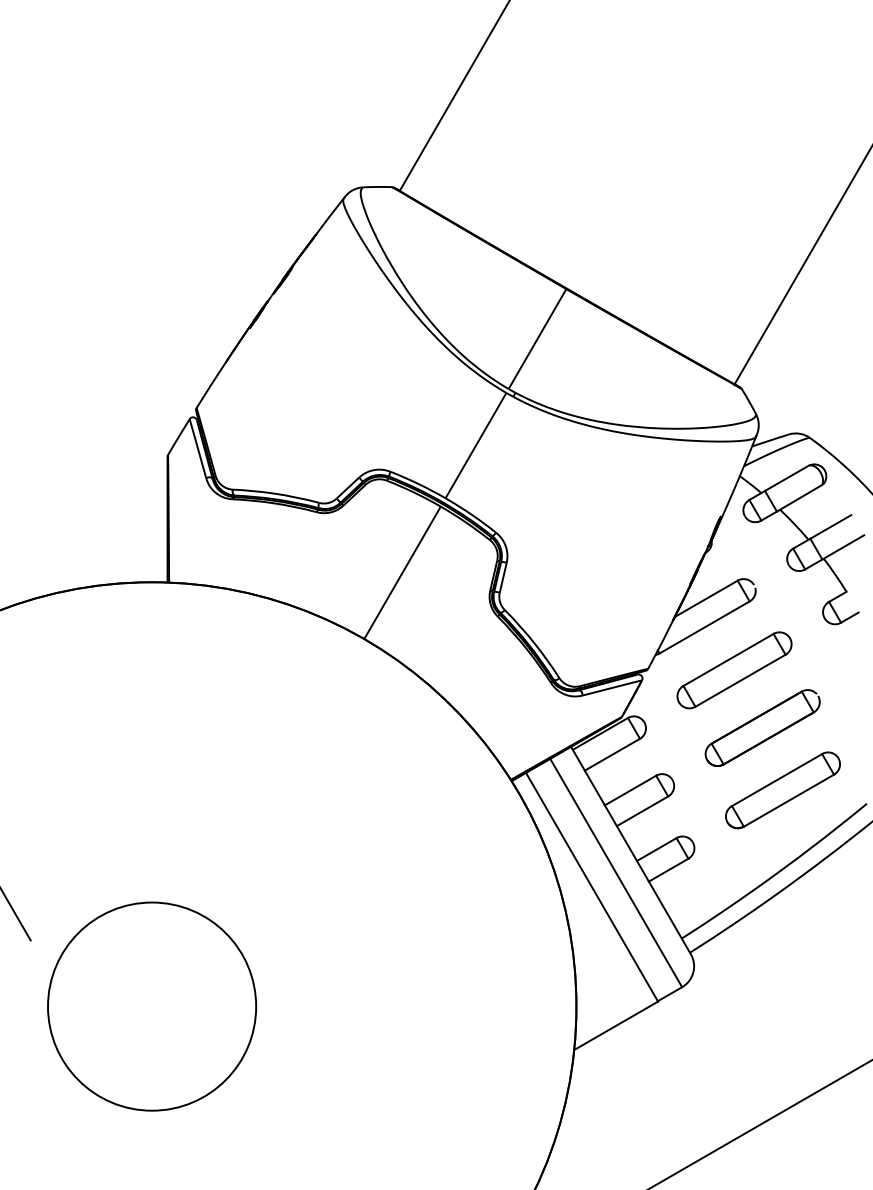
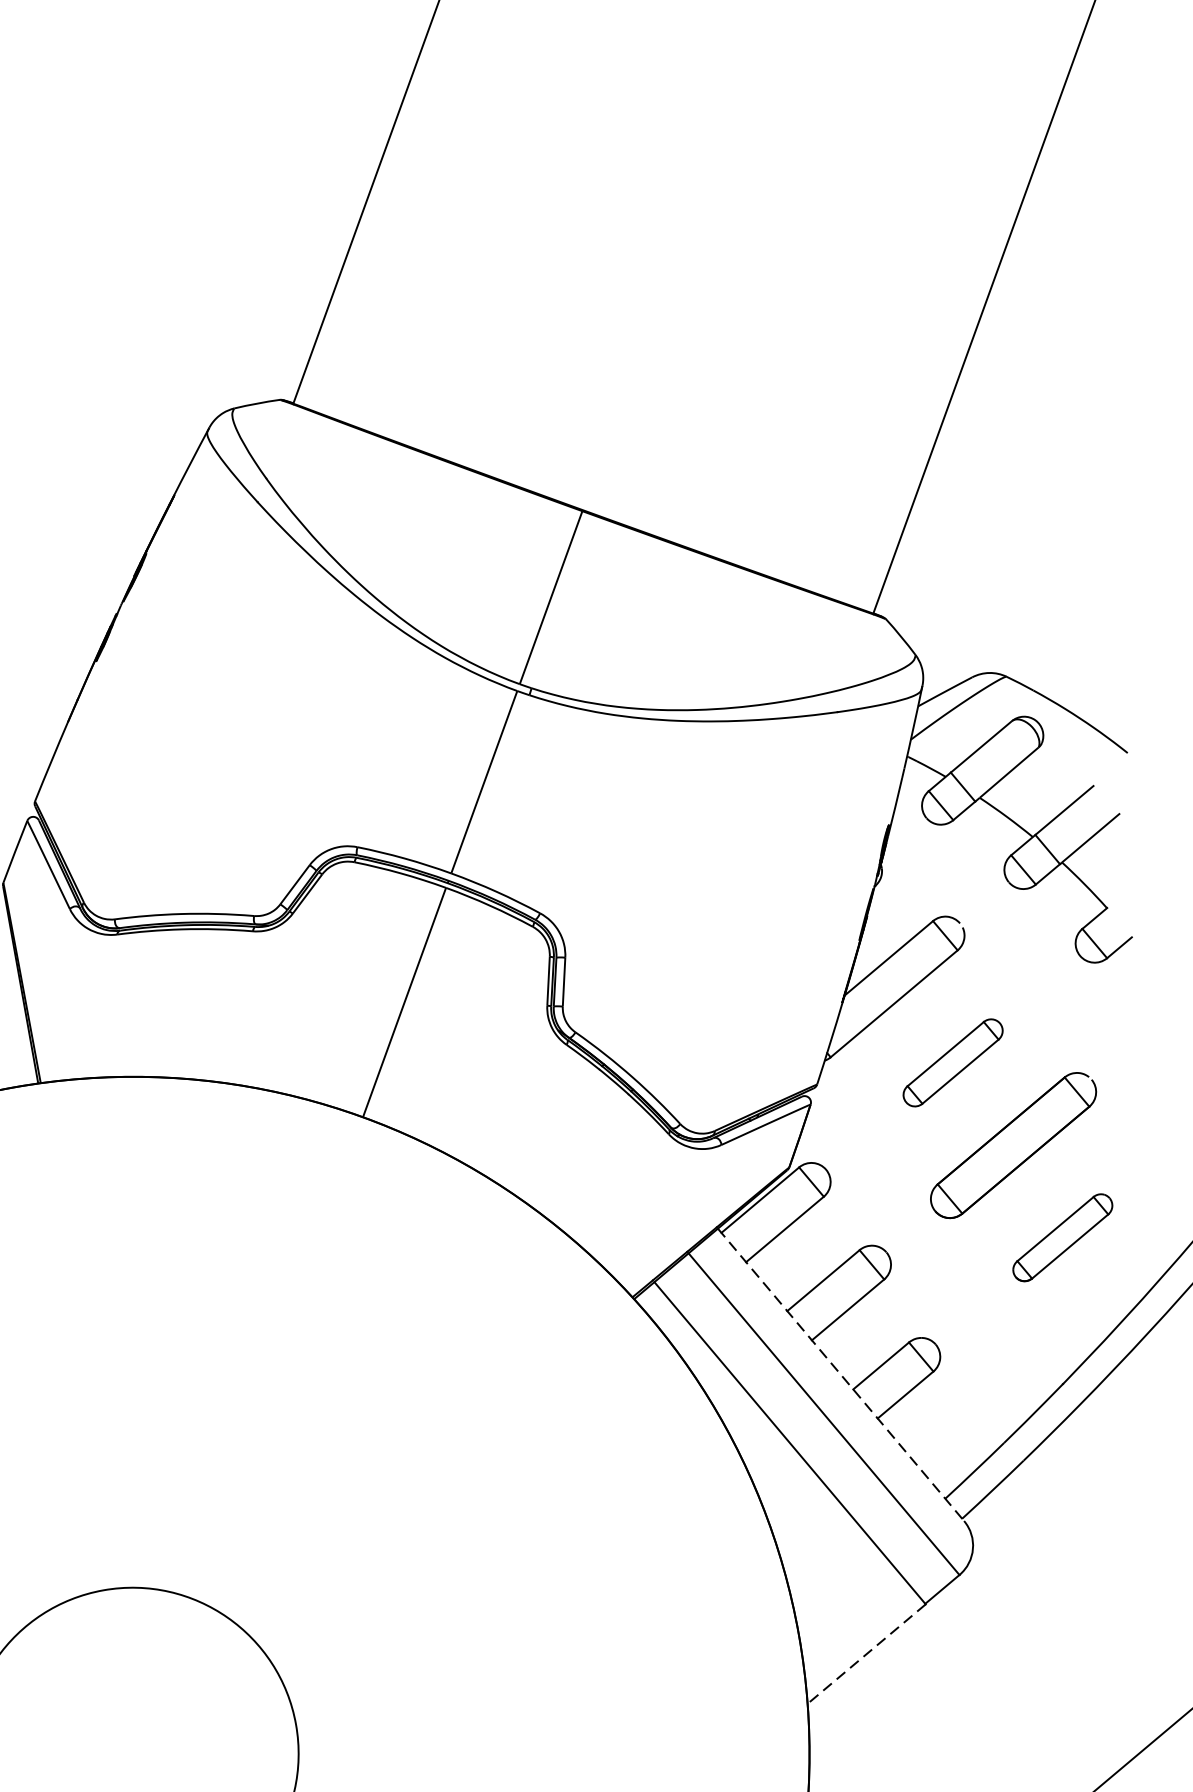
part: (734, 670) -> (953, 1063), size x0.6
part: (782, 790) -> (1062, 1238), size x0.6
line: (631, 850) -> (841, 1374), solid -> dashed
line: (615, 1026) -> (865, 1655), solid -> dashed

